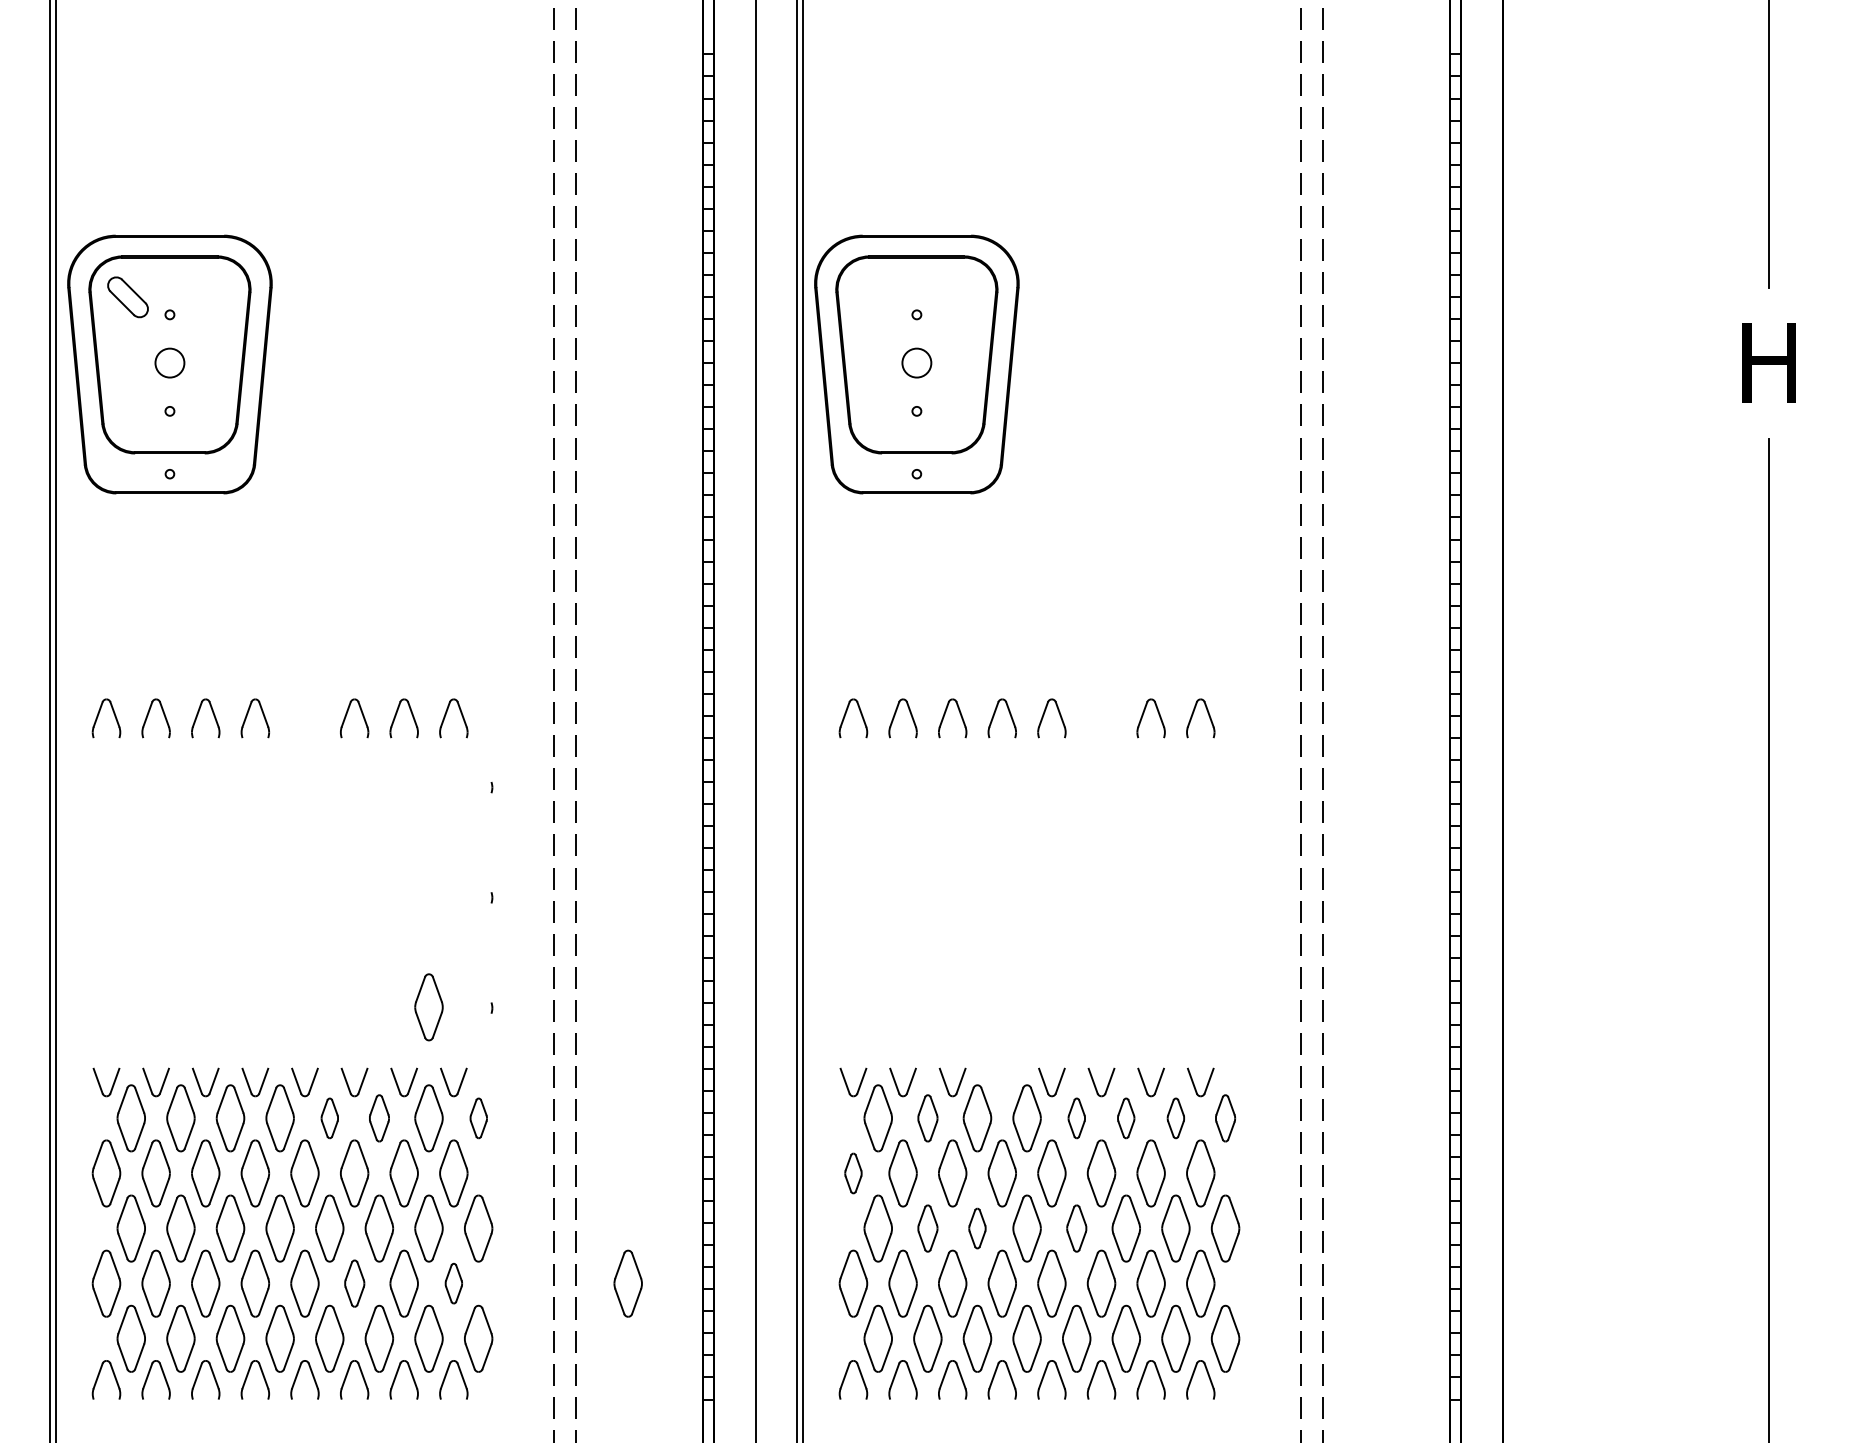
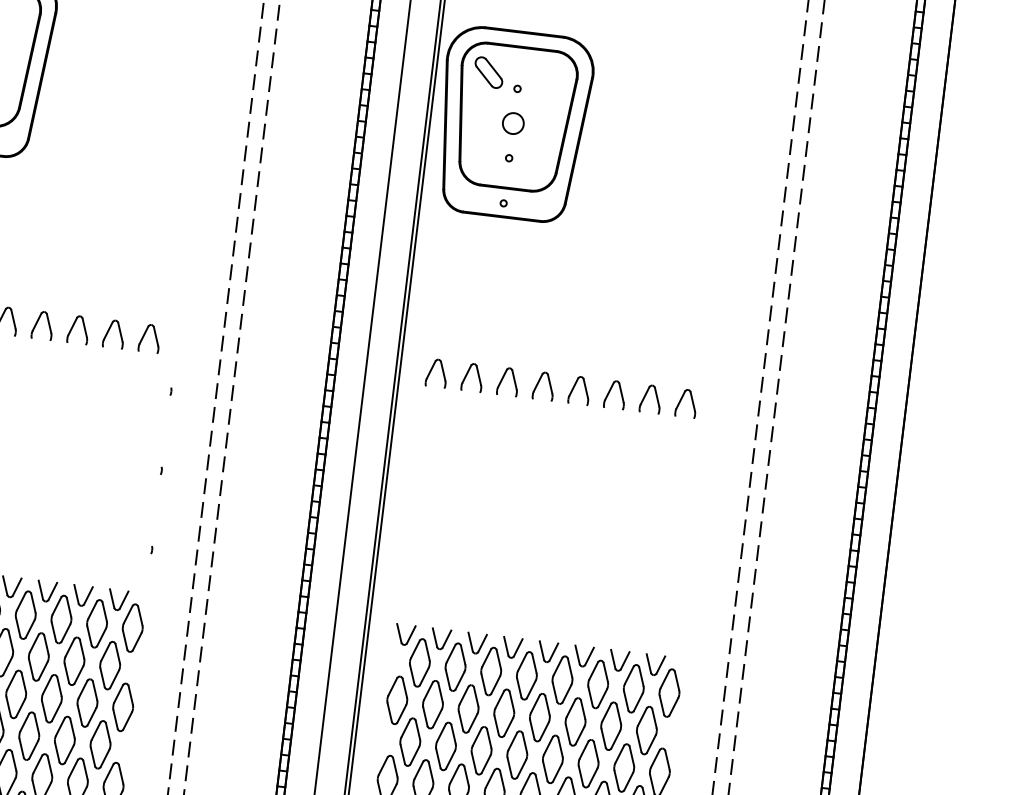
part: (874, 297) -> (488, 72), added
part: (1094, 714) -> (610, 391), added
part: (297, 715) -> (37, 322), added
part: (428, 1007) -> (106, 544), removed
part: (1008, 1083) -> (516, 649), added
part: (329, 1118) -> (25, 615), size x1.67
part: (379, 1118) -> (61, 619), size x1.43
part: (478, 1118) -> (132, 628), size x1.67
part: (927, 1118) -> (455, 667), size x1.43
part: (1076, 1118) -> (562, 680), size x1.67
part: (1125, 1118) -> (597, 684), size x1.67
part: (1175, 1118) -> (633, 688), size x1.67
part: (1225, 1118) -> (669, 693), size x1.43
part: (853, 1173) -> (397, 700), size x1.67
part: (927, 1228) -> (445, 746), size x1.43
part: (977, 1228) -> (481, 750), size x1.67
part: (1076, 1228) -> (552, 759), size x1.43
part: (354, 1283) -> (29, 736), size x1.43
part: (453, 1283) -> (100, 744), size x1.67
part: (627, 1283) -> (225, 759), removed

